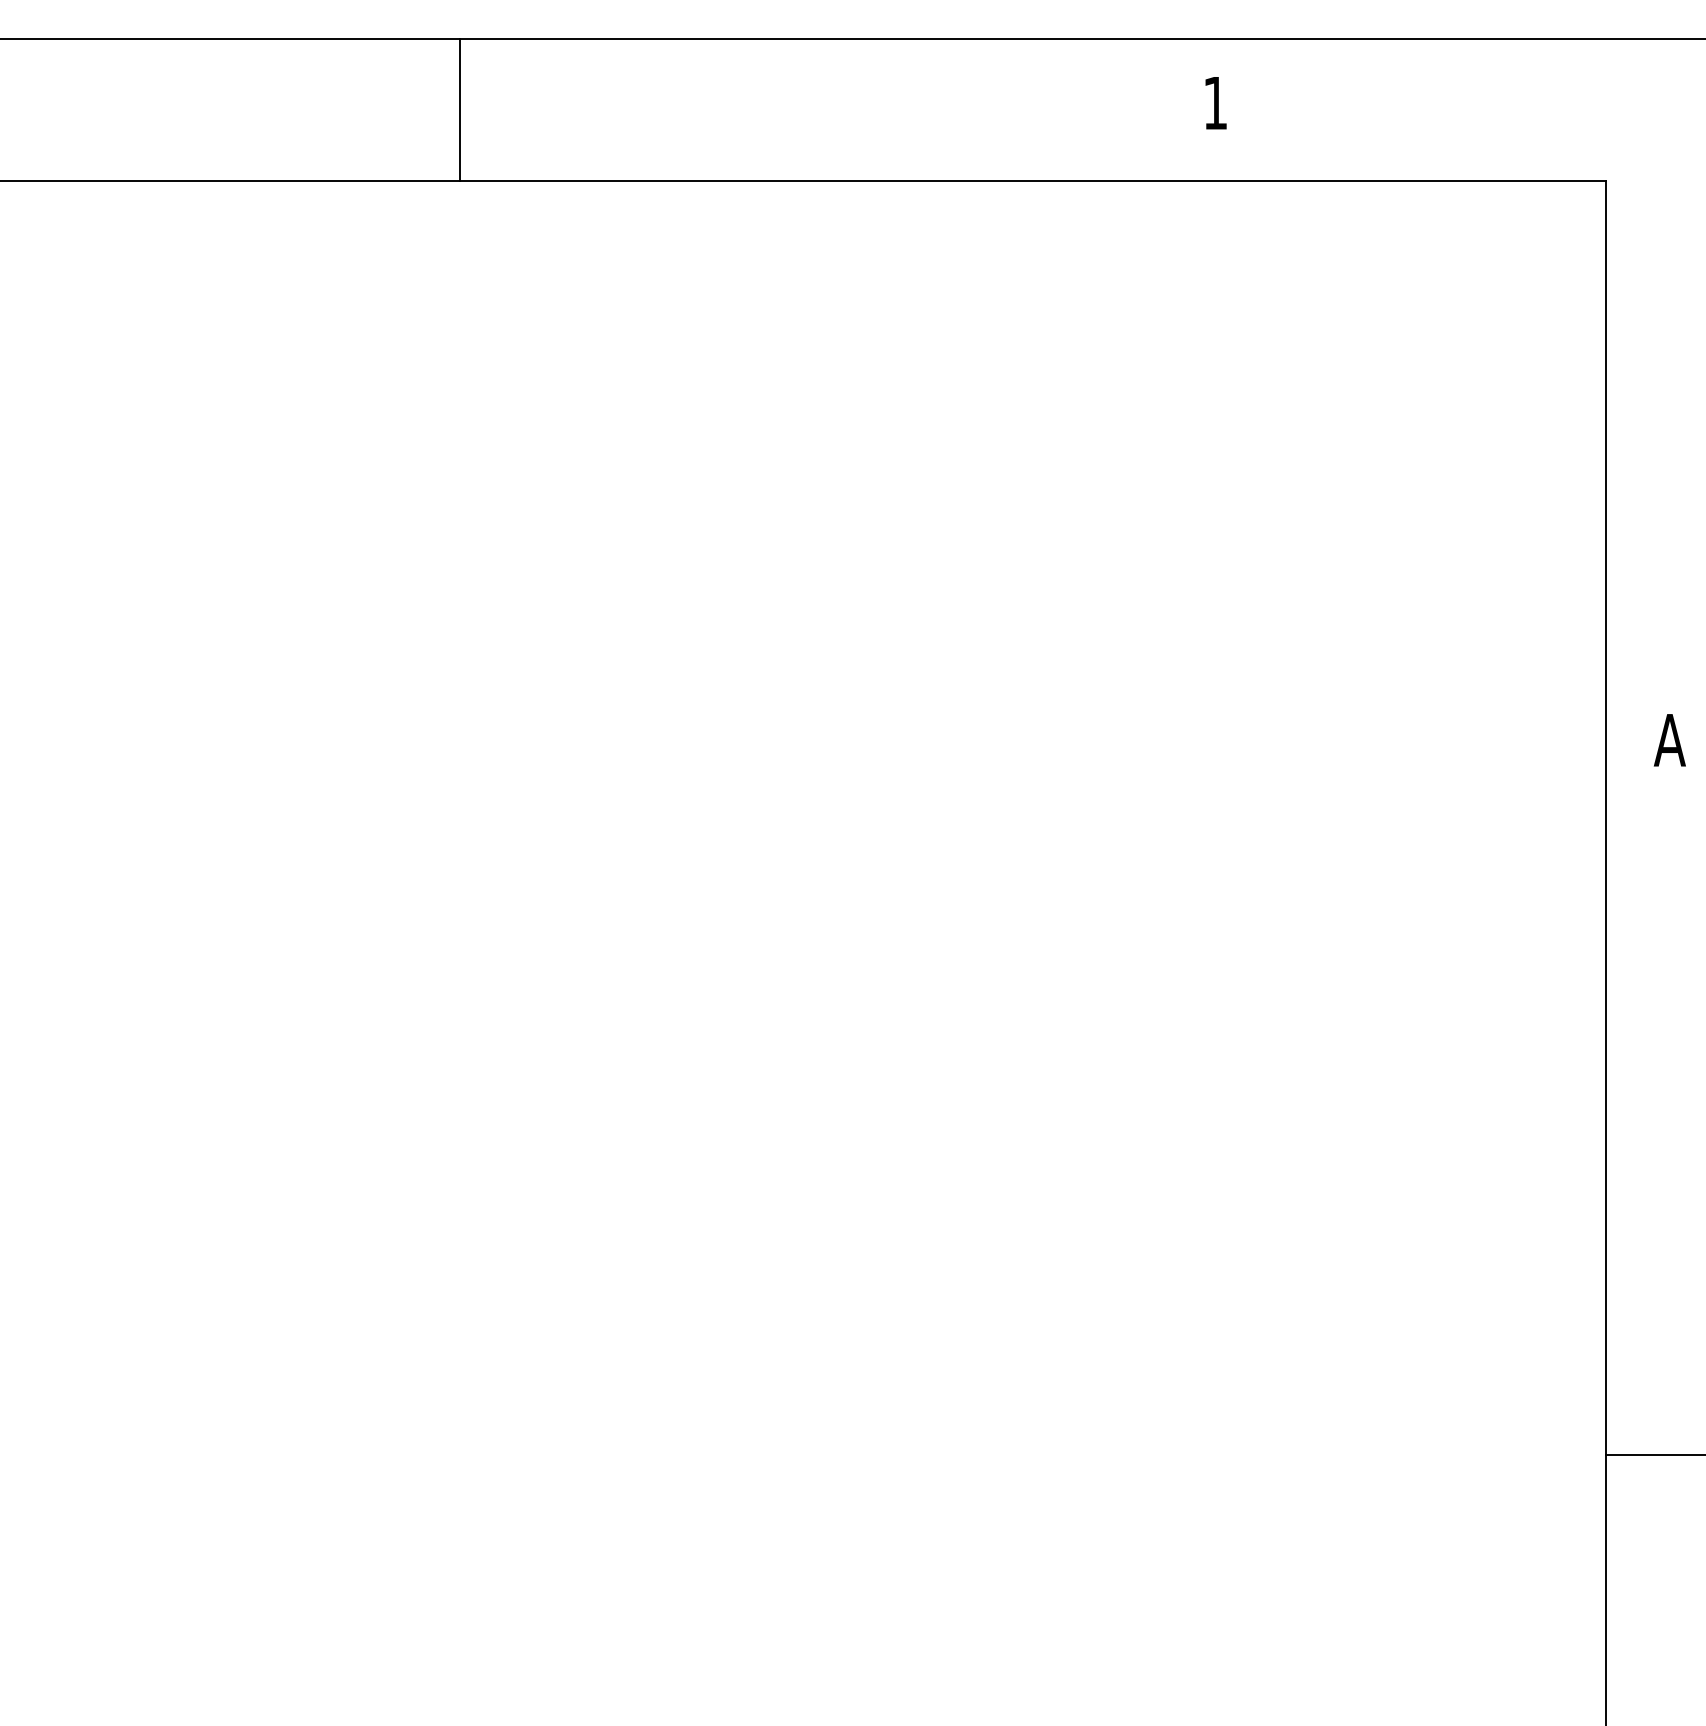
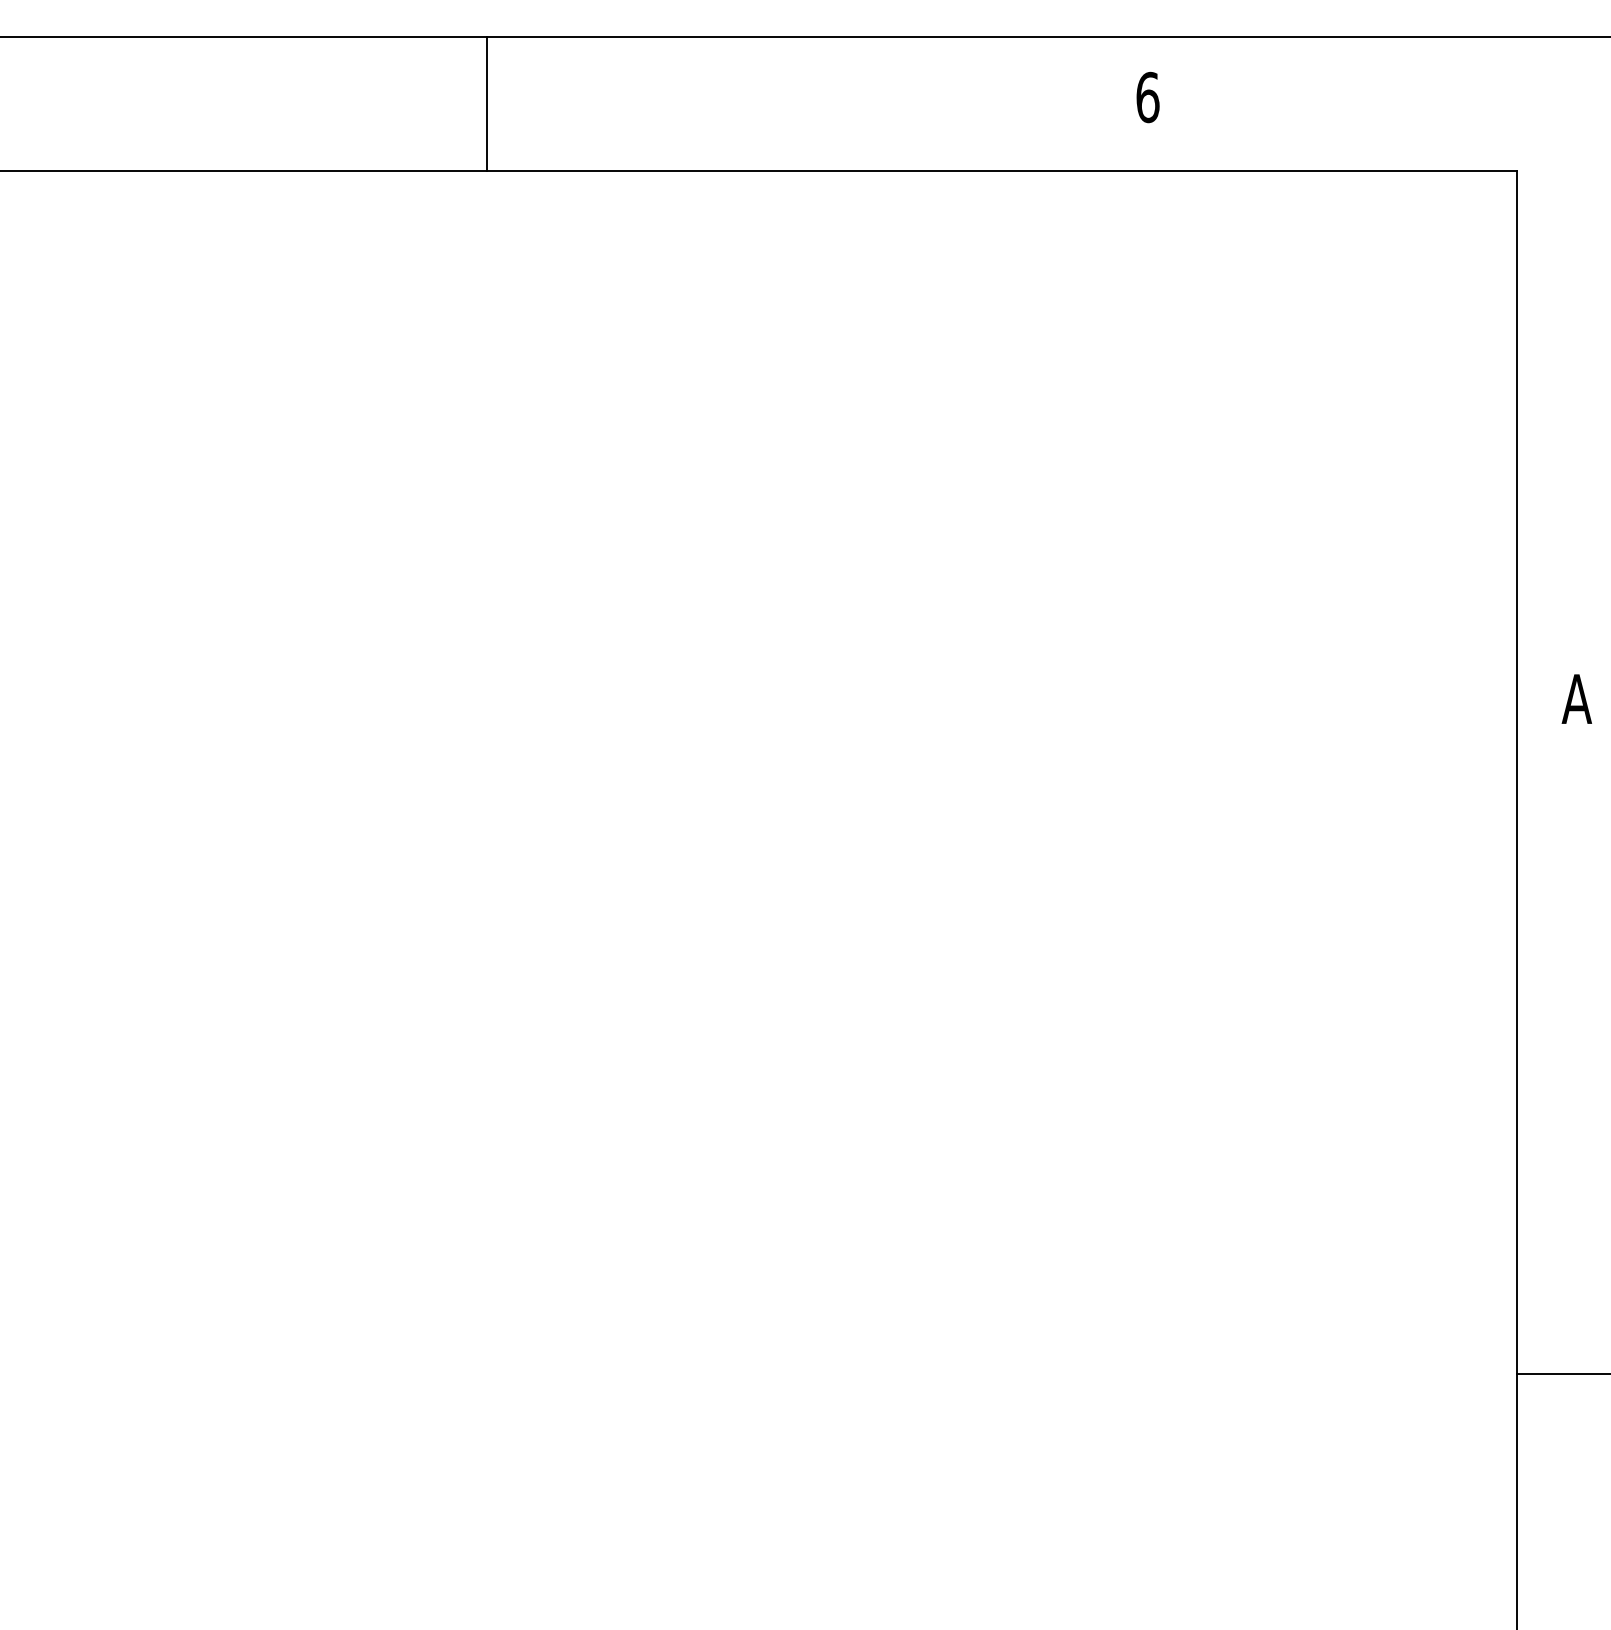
text: (1215, 103) -> (1147, 97), 1 -> 6
line: (459, 109) -> (486, 103), moved

